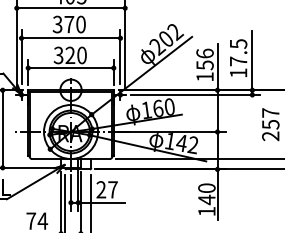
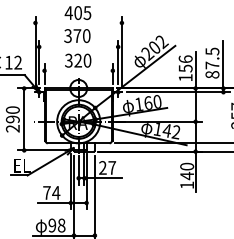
line: (70, 8) -> (78, 23), removed
line: (70, 37) -> (78, 46), removed
line: (70, 67) -> (78, 70), removed
text: (238, 72) -> (212, 74), 17.5 -> 87.5

